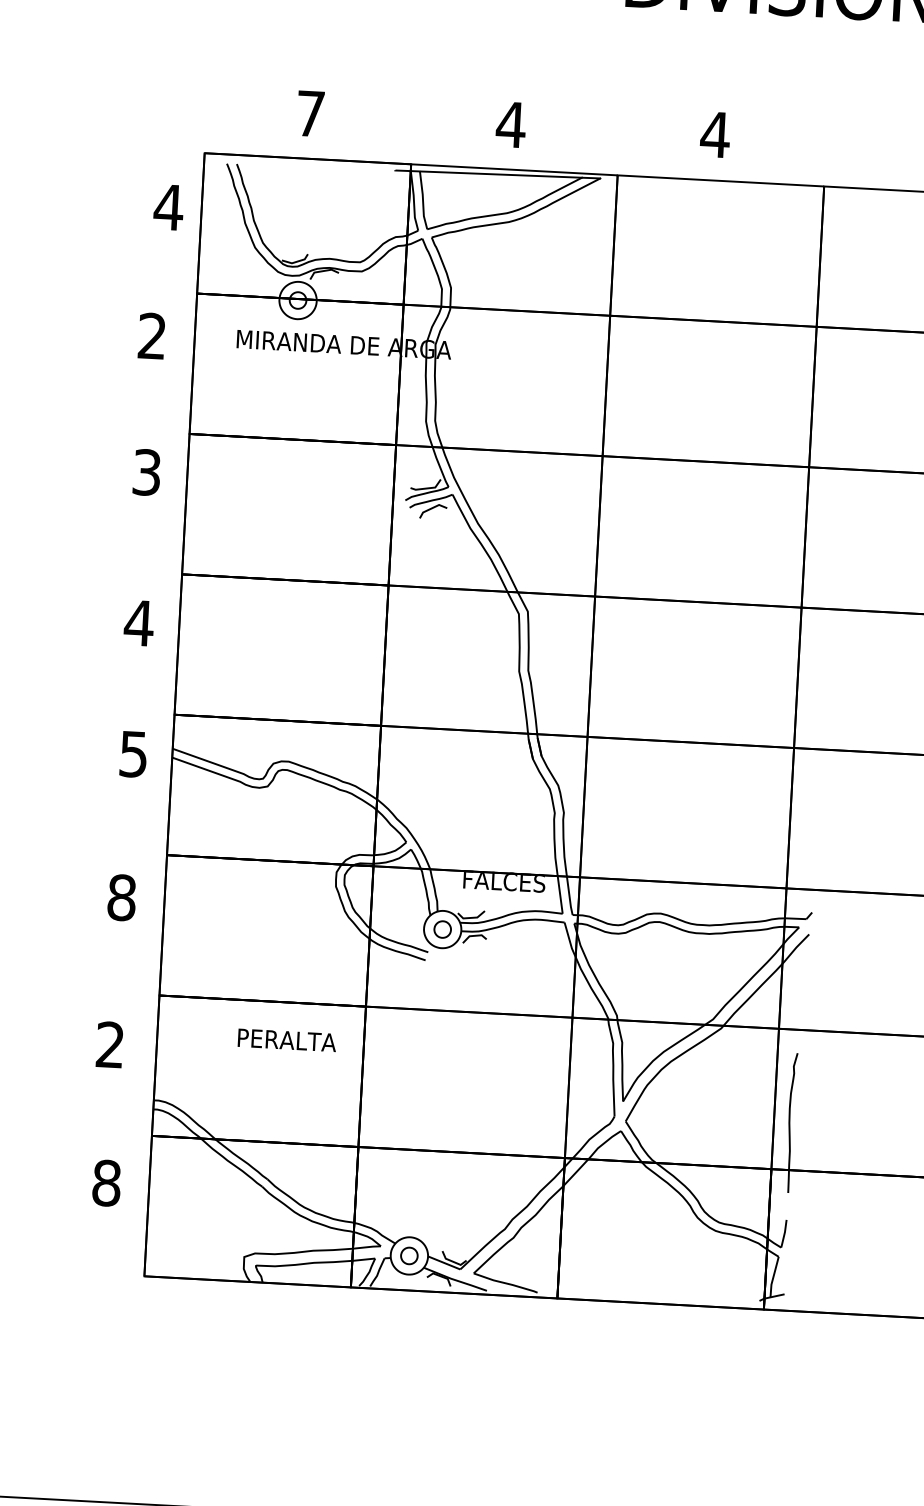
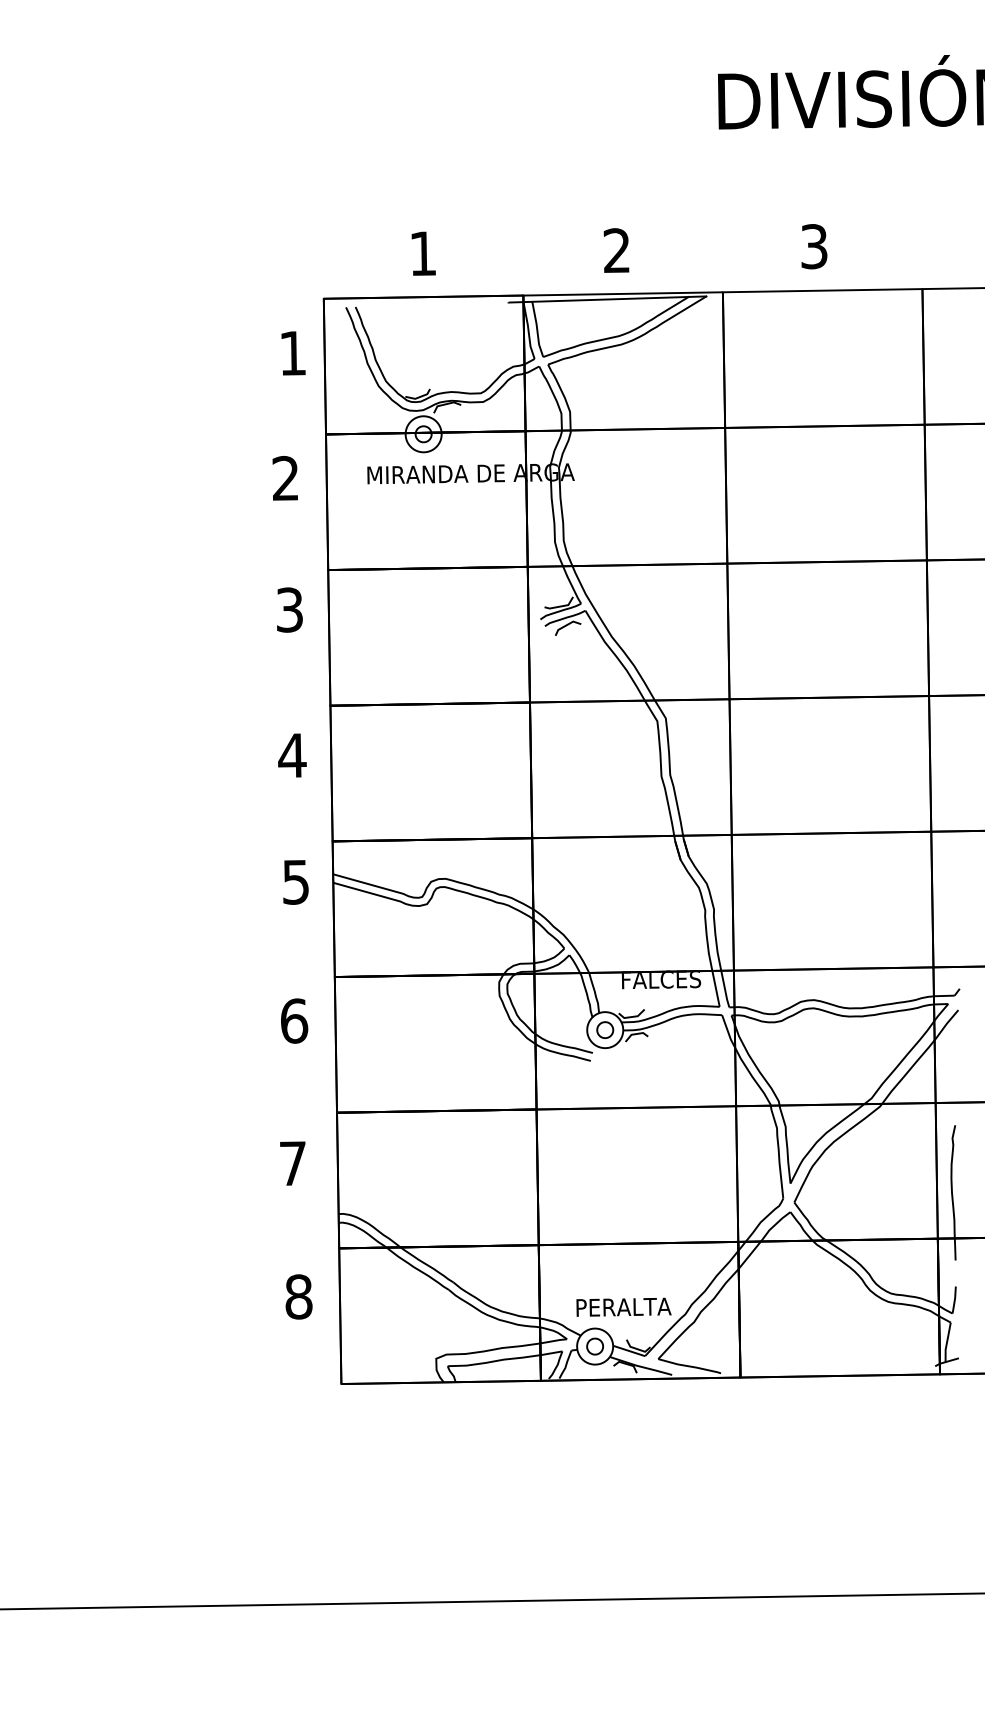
text: (309, 113) -> (422, 253), 7 -> 1
text: (510, 124) -> (616, 250), 4 -> 2
text: (715, 134) -> (814, 246), 4 -> 3
text: (168, 207) -> (292, 353), 4 -> 1
text: (122, 897) -> (294, 1020), 8 -> 6
text: (286, 1039) -> (623, 1306), moved
text: (109, 1044) -> (292, 1163), 2 -> 7

